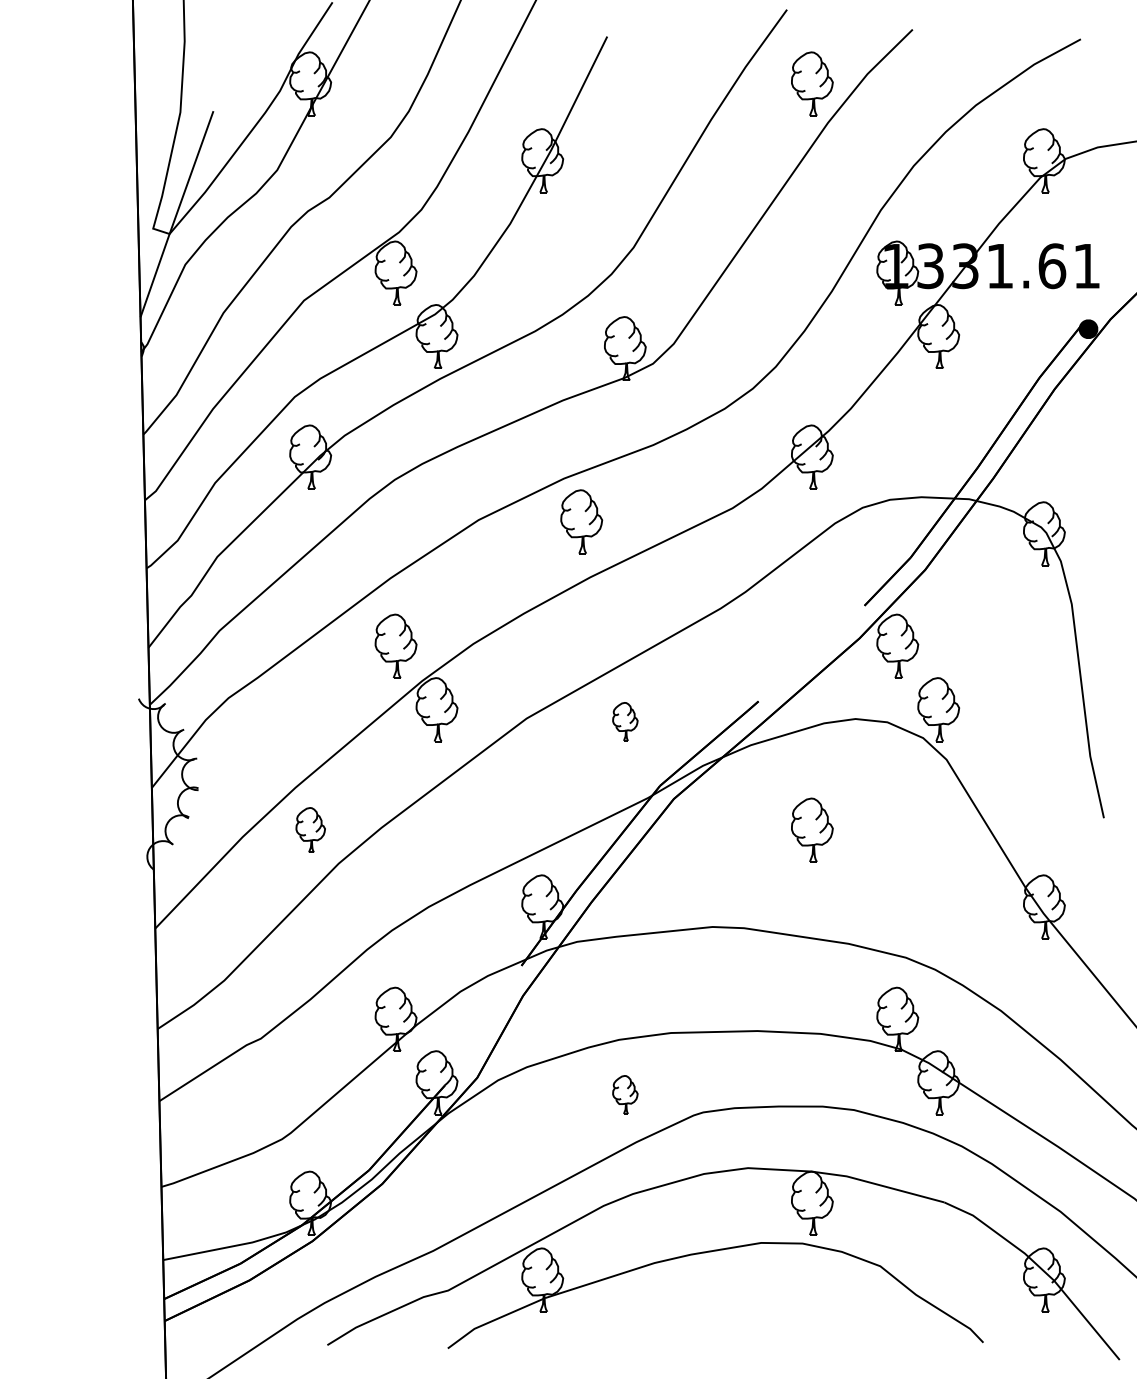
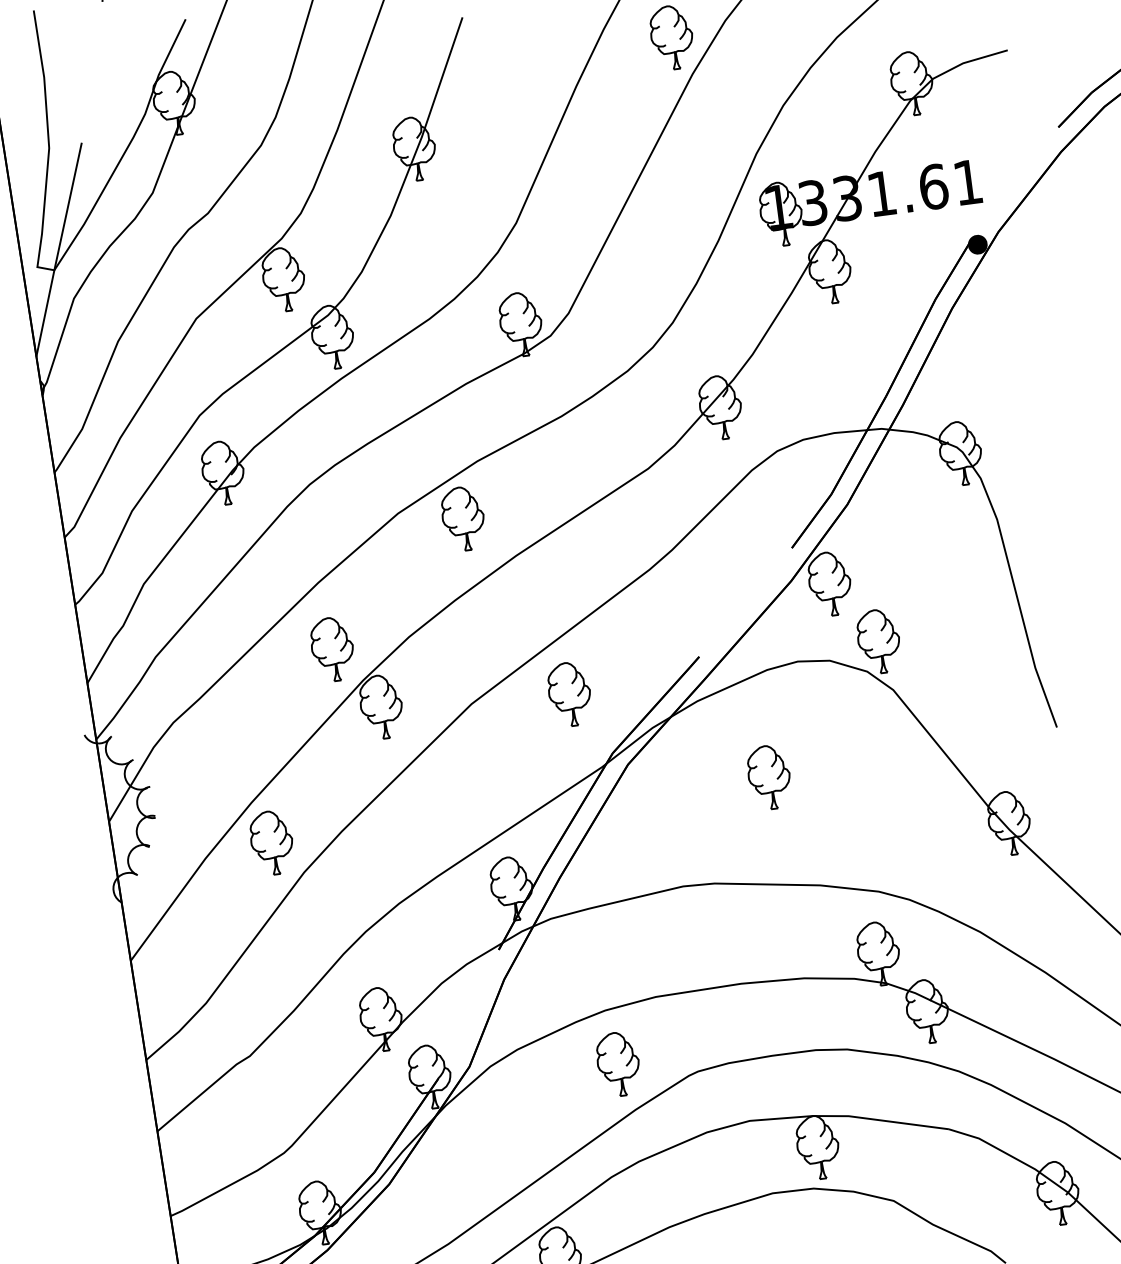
part: (581, 521) -> (463, 518), moved
part: (625, 721) -> (569, 694), size x1.67
part: (310, 829) -> (271, 842), size x1.43
part: (625, 1094) -> (618, 1063), size x1.67

